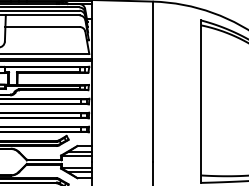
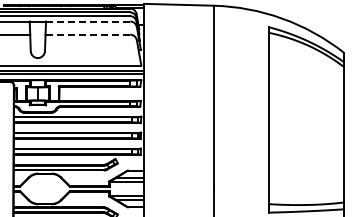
line: (42, 15) -> (87, 21), solid -> dashed
line: (42, 26) -> (87, 34), solid -> dashed

